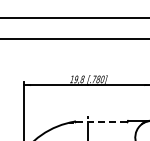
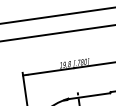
line: (101, 122) -> (89, 96), dashed -> solid

